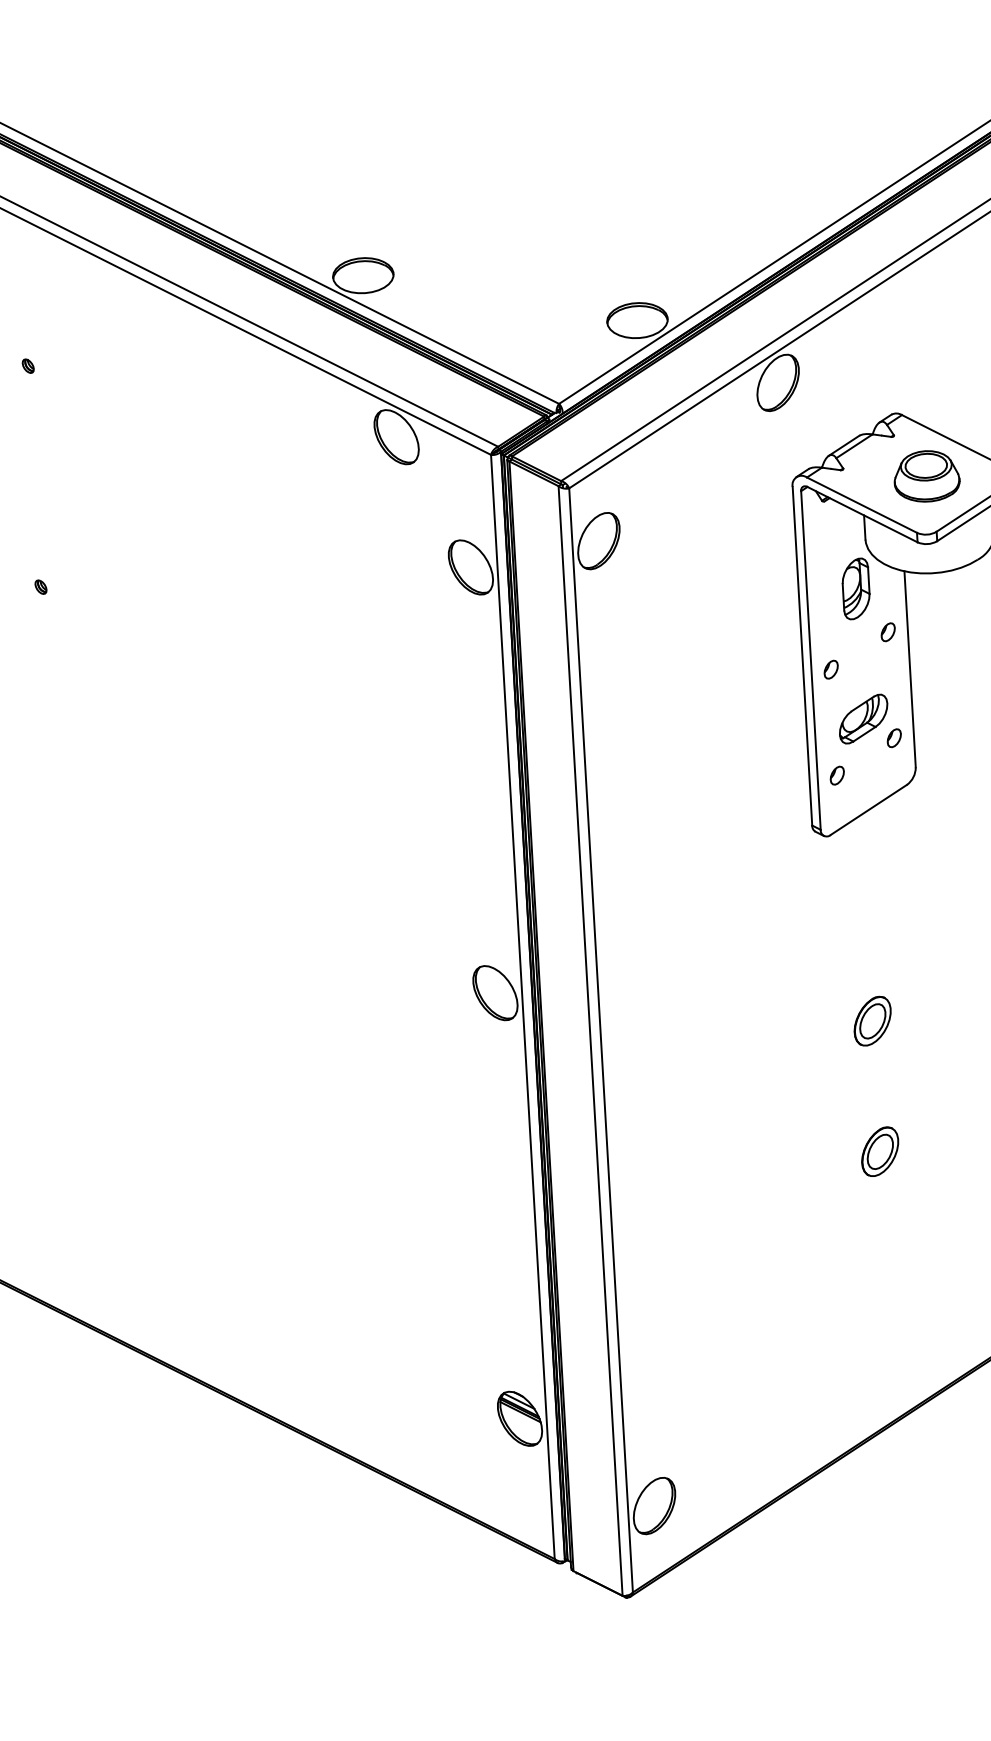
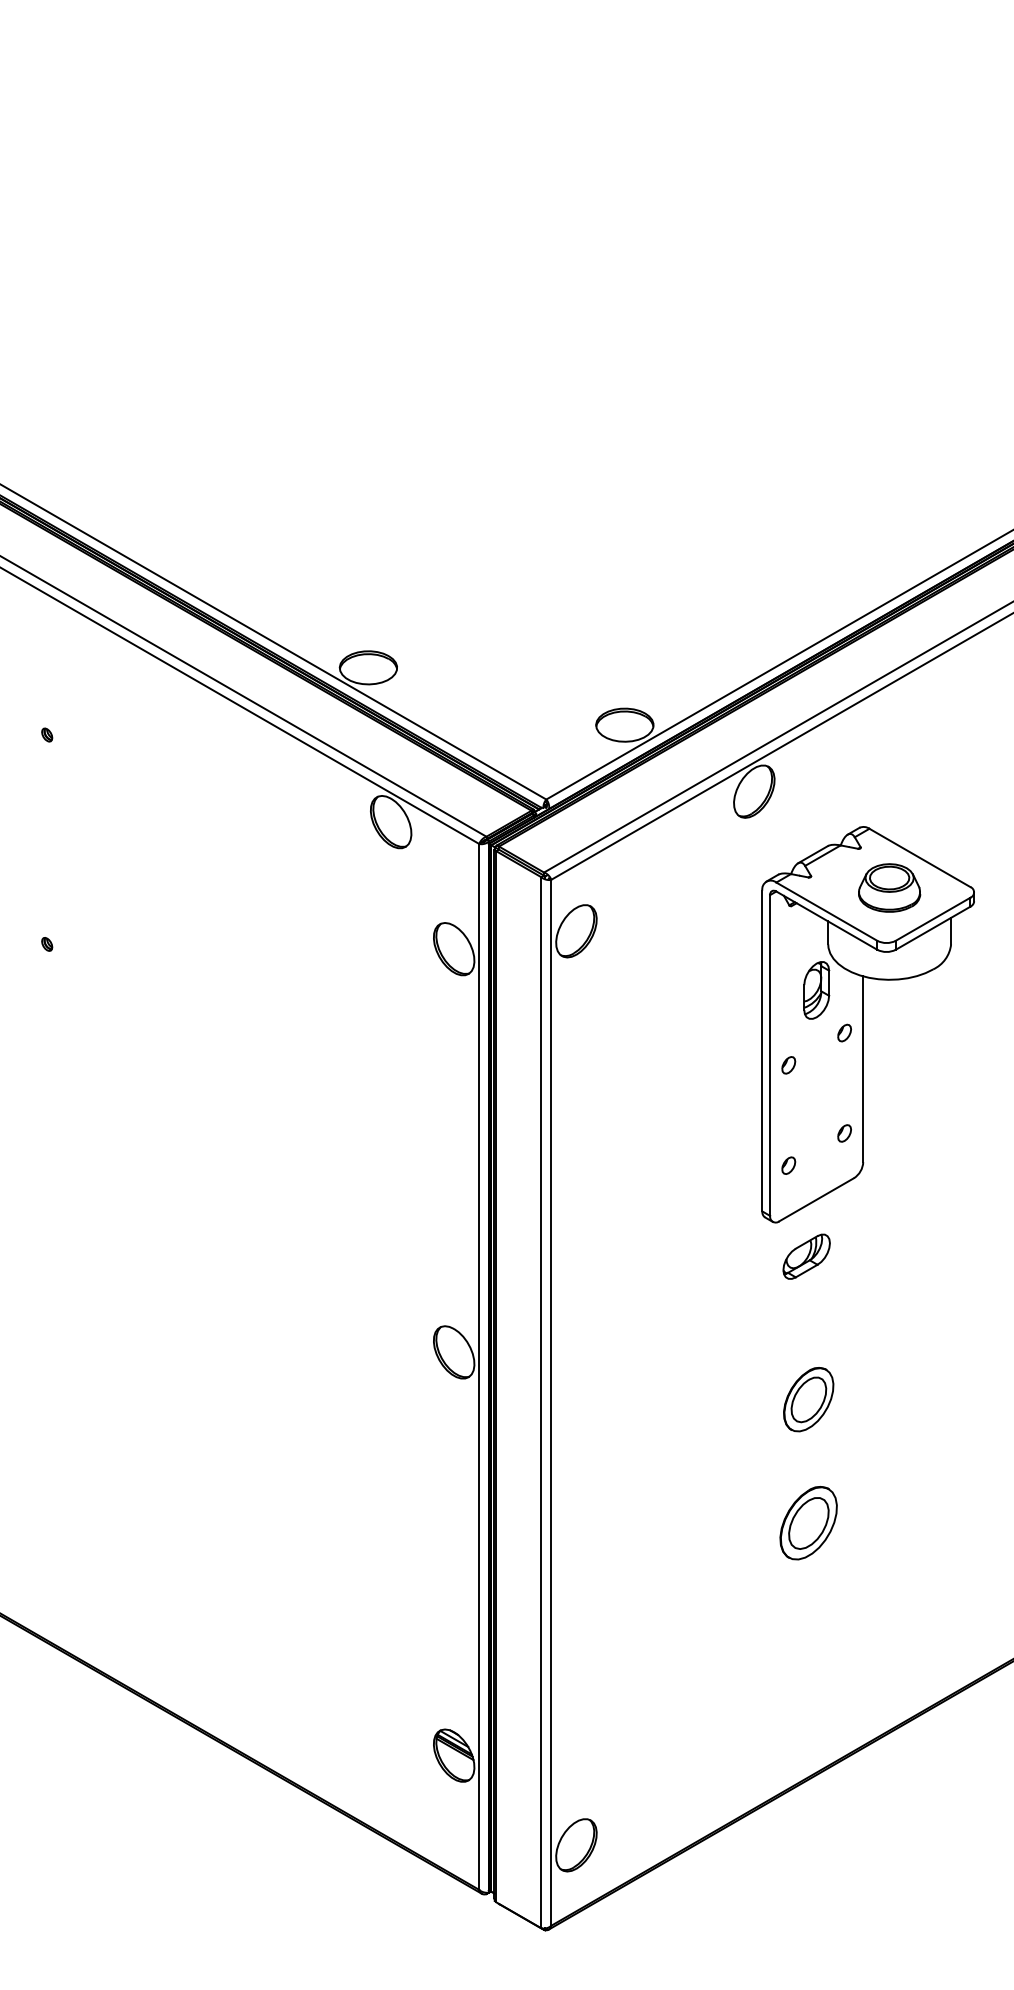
part: (863, 718) -> (806, 1256), moved
part: (872, 1020) -> (808, 1398), size x1.4
part: (879, 1151) -> (808, 1522), size x1.6

